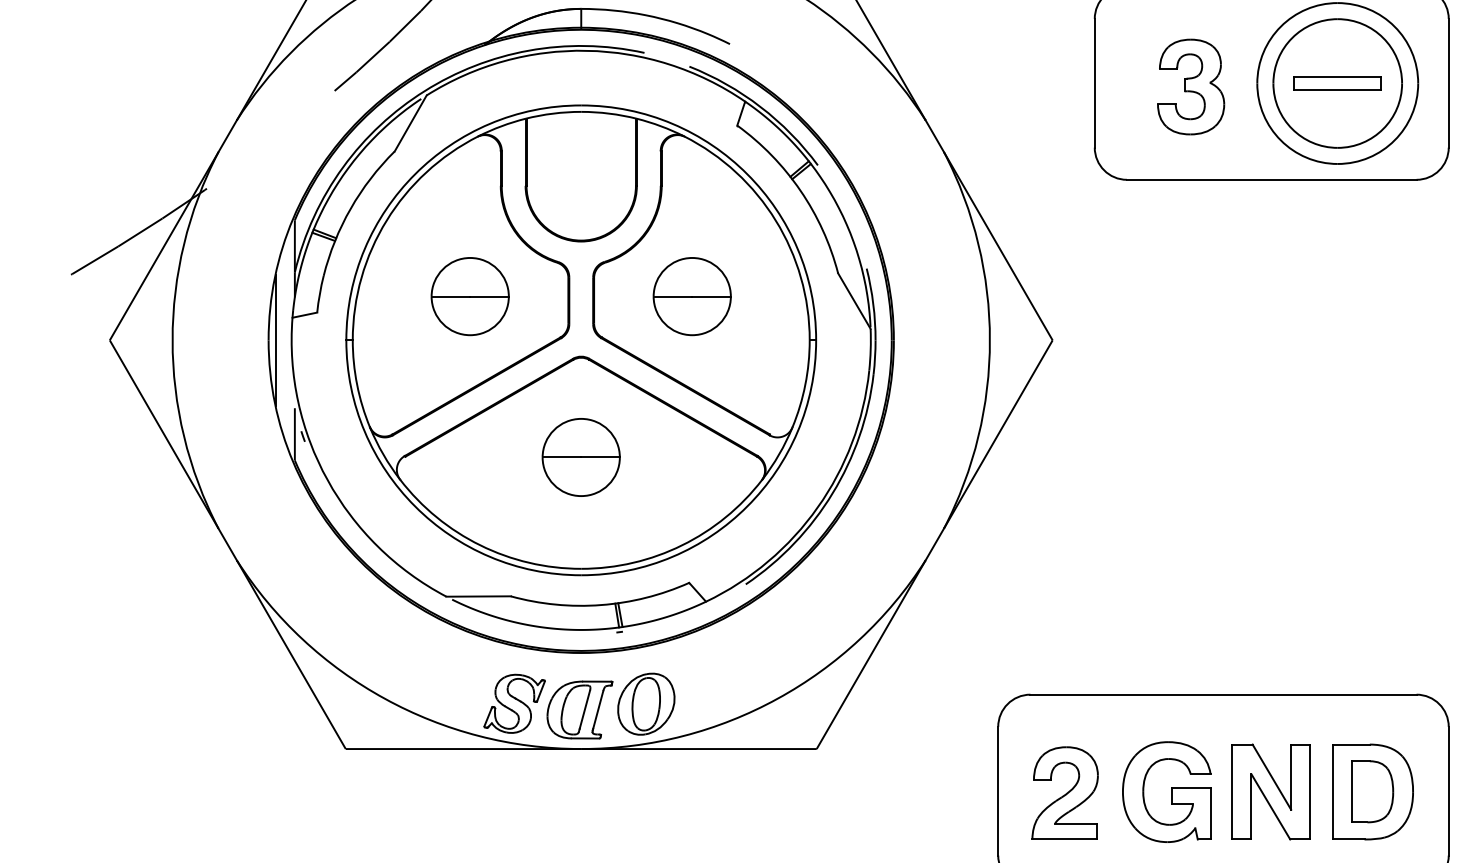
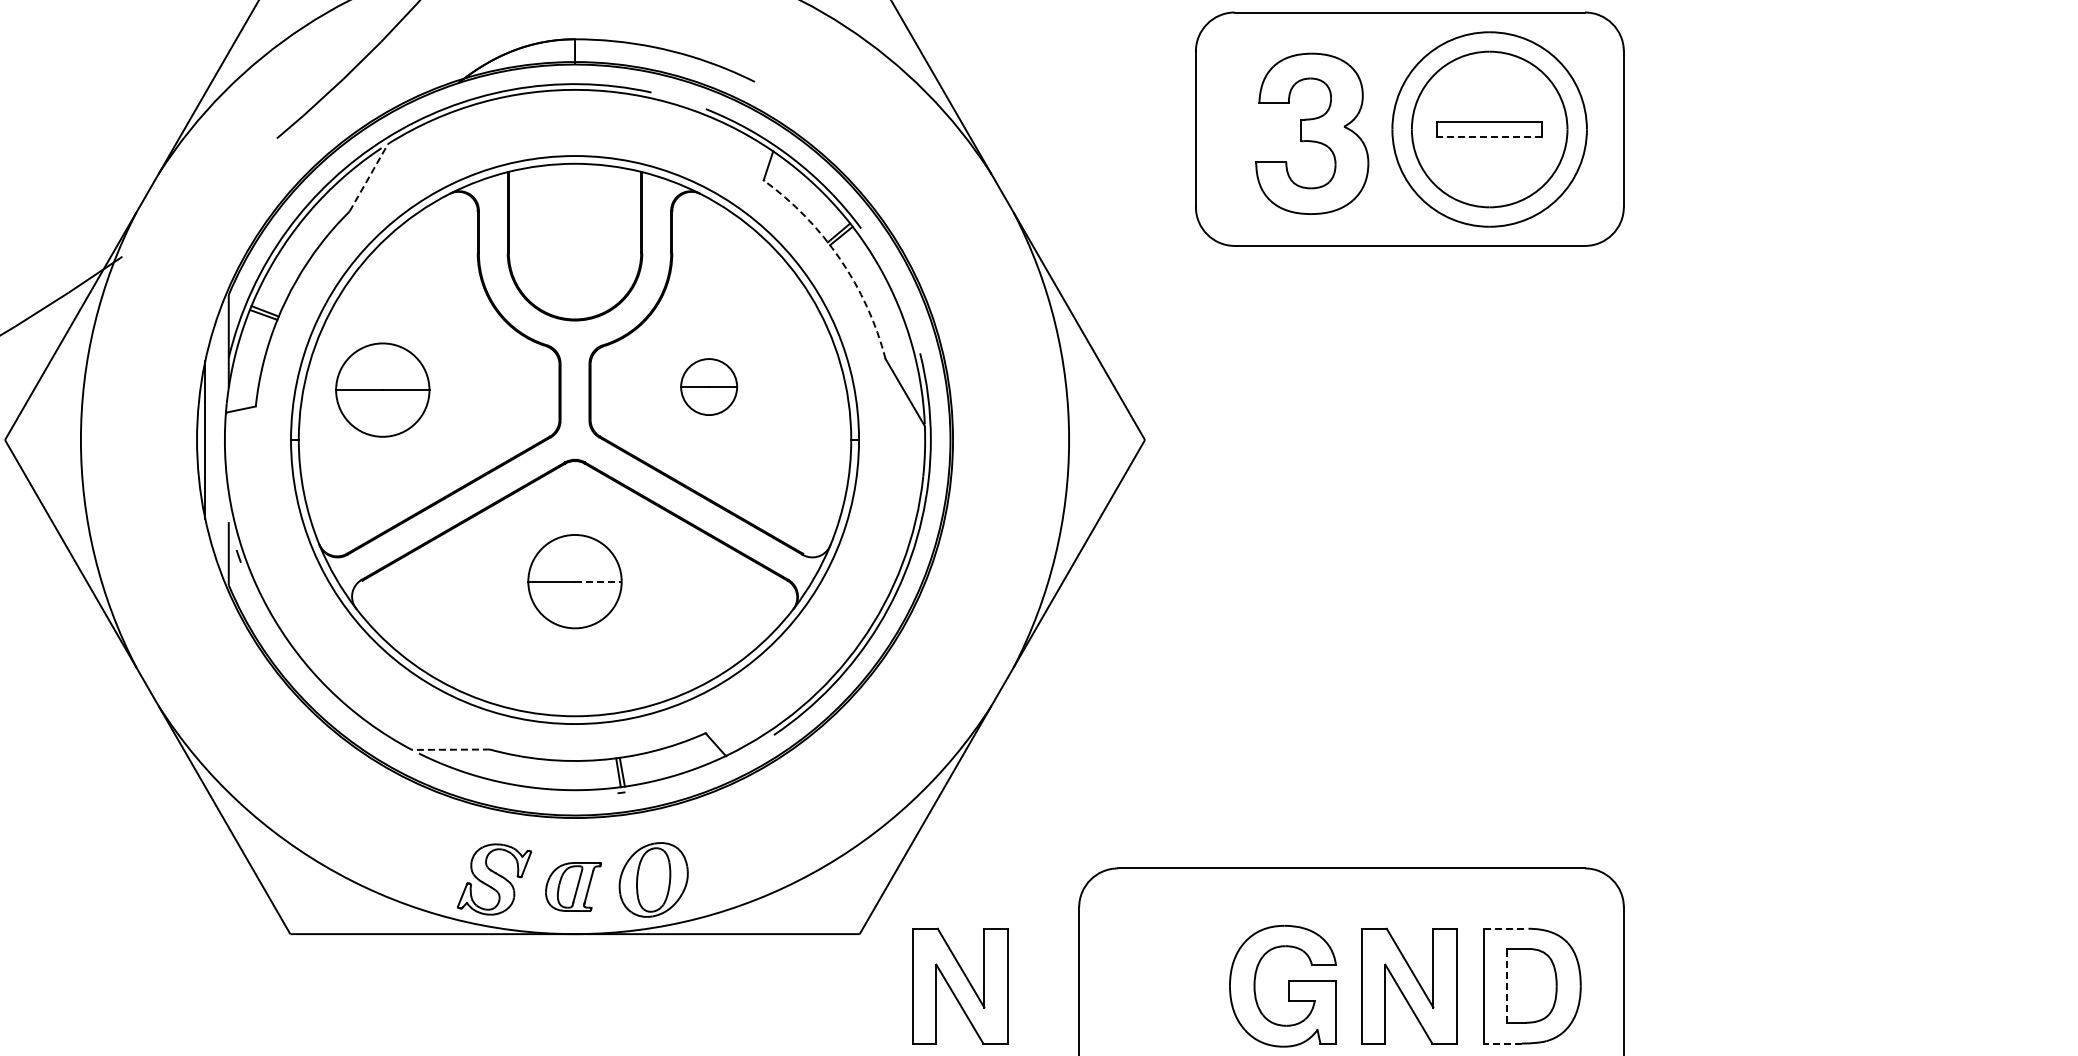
part: (1191, 86) -> (1312, 133), size x1.4
line: (1337, 90) -> (1489, 137), solid -> dashed
line: (410, 123) -> (368, 177), solid -> dashed
arc: (800, 191) -> (840, 259), solid -> dashed
part: (469, 296) -> (382, 389), moved
part: (691, 296) -> (708, 386), size x0.6
line: (600, 457) -> (598, 581), solid -> dashed
line: (478, 596) -> (450, 749), solid -> dashed
part: (579, 709) -> (573, 886), size x0.7
line: (1351, 744) -> (1506, 928), solid -> dashed
part: (900, 791) -> (960, 985), added
line: (1351, 791) -> (1506, 985), solid -> dashed
part: (1064, 793) -> (1159, 987), removed
line: (1348, 839) -> (1502, 1043), solid -> dashed

